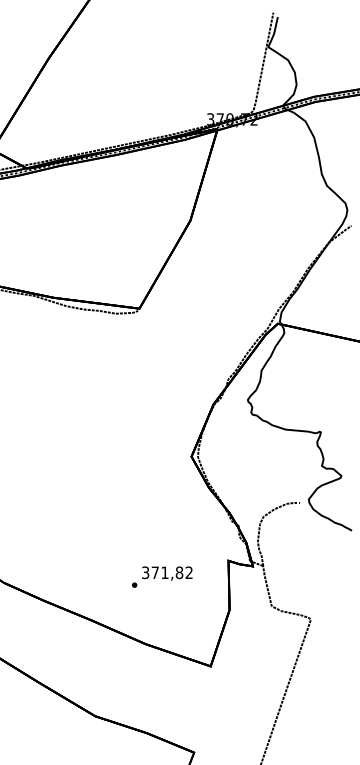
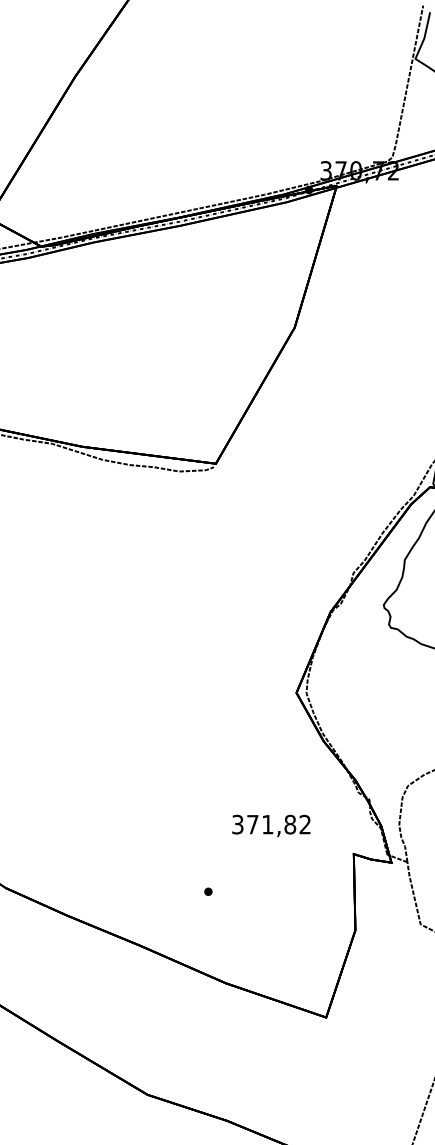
text: (167, 573) -> (271, 825), moved

